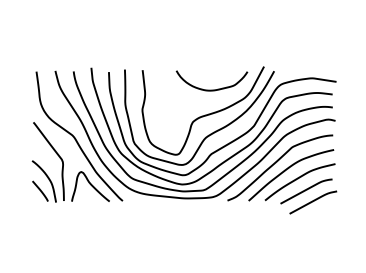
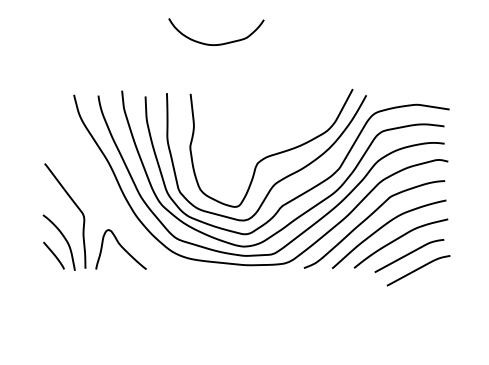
curve: (211, 89) -> (215, 43), moved
curve: (76, 138) -> (102, 185), removed

